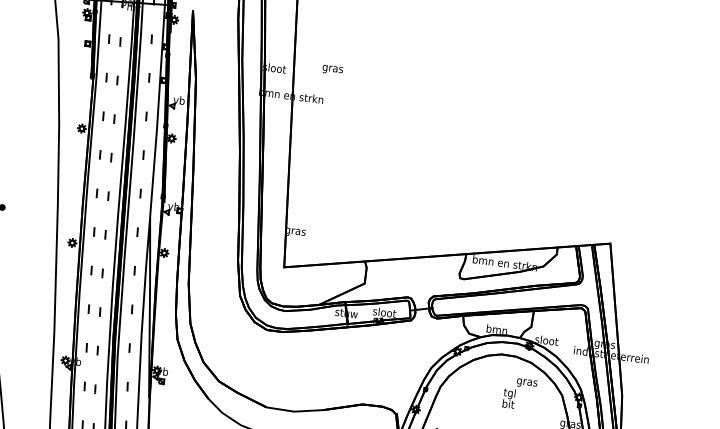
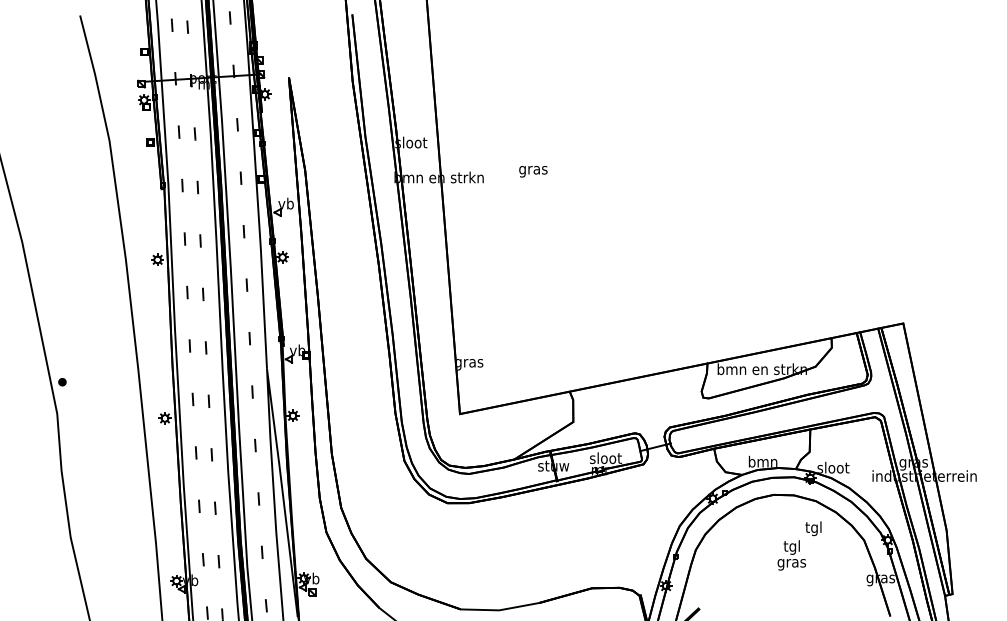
text: (332, 69) -> (533, 171), moved
text: (526, 382) -> (813, 528), gras -> tgl
text: (508, 404) -> (791, 562), bit -> gras

